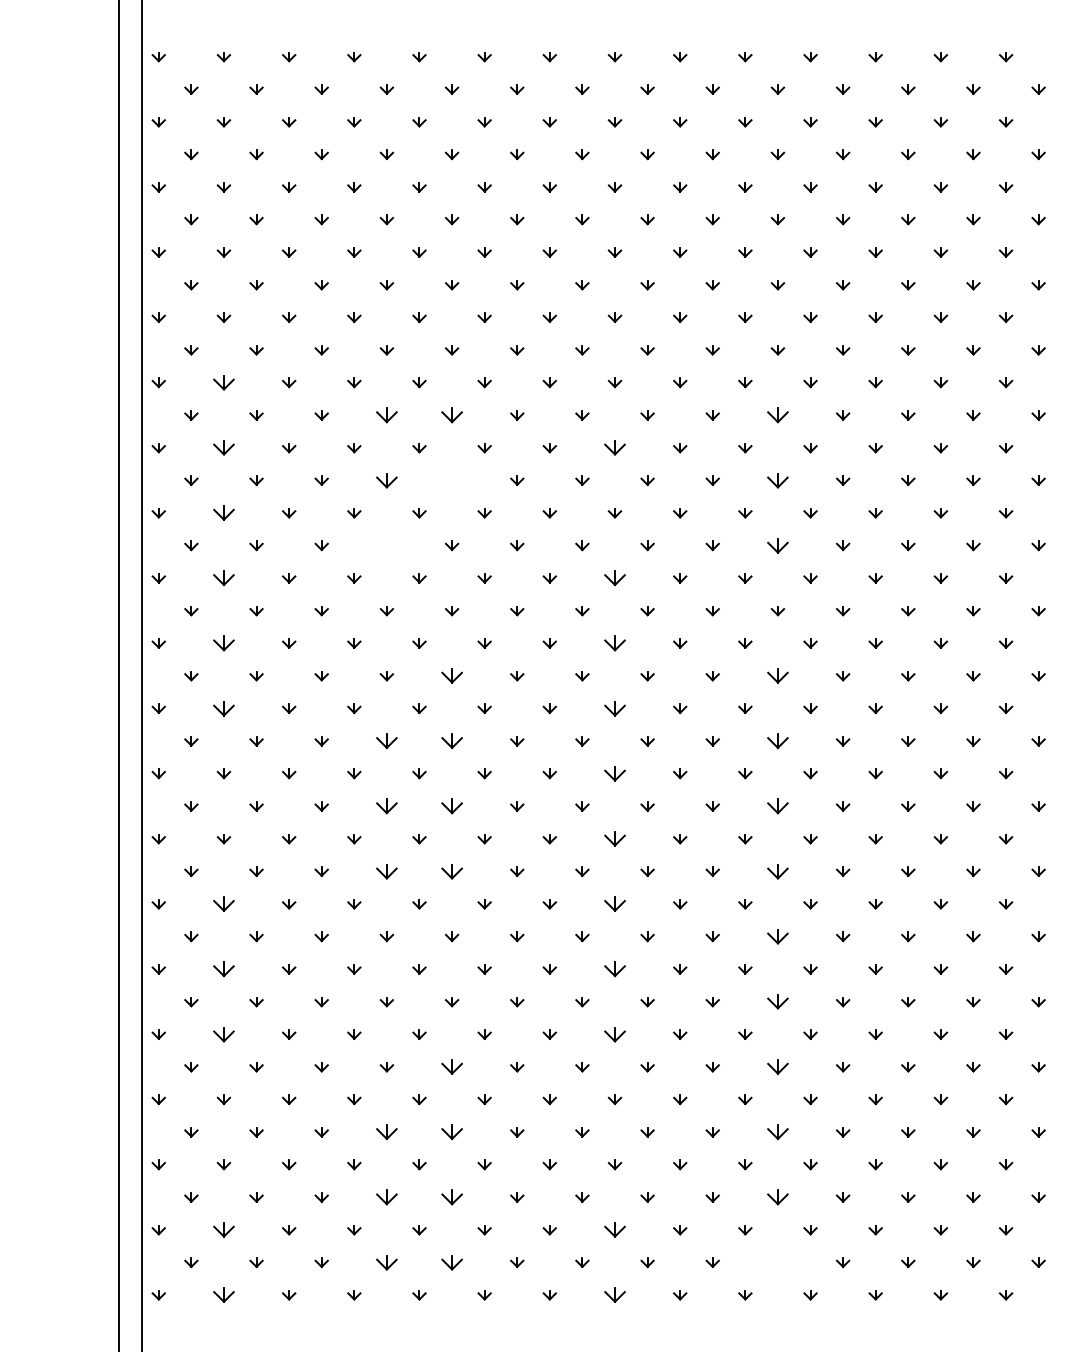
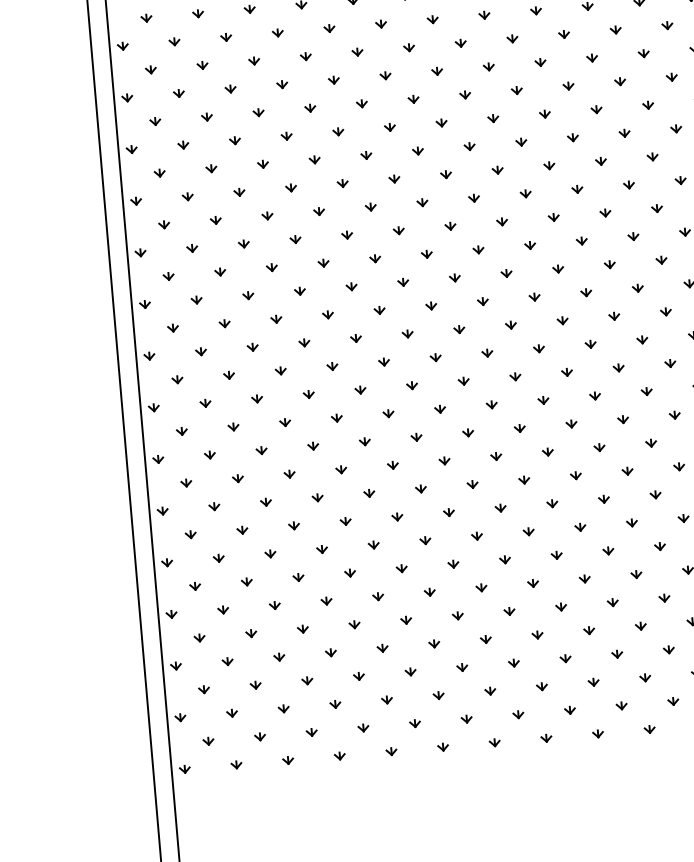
part: (223, 382) -> (174, 41), size x0.62
part: (386, 415) -> (305, 56), size x0.62
part: (451, 415) -> (357, 52), size x0.62
part: (777, 415) -> (615, 30), size x0.62
part: (223, 448) -> (178, 93), size x0.62
part: (614, 448) -> (488, 67), size x0.62
part: (386, 480) -> (310, 108), size x0.62
part: (451, 480) -> (361, 103), added
part: (777, 480) -> (619, 81), size x0.62
part: (223, 513) -> (183, 145), size x0.62
part: (386, 545) -> (314, 159), added
part: (777, 545) -> (624, 133), size x0.62
part: (223, 578) -> (187, 196), size x0.62
part: (614, 578) -> (497, 170), size x0.62
part: (223, 643) -> (191, 248), size x0.62
part: (614, 643) -> (501, 221), size x0.62
part: (451, 676) -> (374, 259), size x0.62
part: (777, 676) -> (633, 236), size x0.62
part: (223, 708) -> (196, 299), size x0.62
part: (614, 708) -> (506, 273), size x0.62
part: (386, 741) -> (327, 315), size x0.62
part: (451, 741) -> (379, 310), size x0.62
part: (777, 741) -> (637, 288), size x0.62
part: (614, 773) -> (510, 324), size x0.62
part: (386, 806) -> (332, 366), size x0.62
part: (451, 806) -> (383, 362), size x0.62
part: (777, 806) -> (642, 339), size x0.62
part: (614, 839) -> (515, 377), size x0.62
part: (386, 871) -> (336, 418), size x0.62
part: (451, 871) -> (388, 413), size x0.62
part: (777, 871) -> (646, 391), size x0.62
part: (223, 904) -> (209, 455), size x0.62
part: (614, 904) -> (519, 428), size x0.62
part: (777, 936) -> (650, 443), size x0.62
part: (223, 969) -> (214, 506), size x0.62
part: (614, 969) -> (523, 480), size x0.62
part: (777, 1002) -> (655, 495), size x0.62
part: (223, 1034) -> (218, 558), size x0.62
part: (614, 1034) -> (528, 531), size x0.62
part: (451, 1067) -> (401, 568), size x0.62
part: (777, 1067) -> (659, 546), size x0.62
part: (386, 1132) -> (354, 624), size x0.62
part: (451, 1132) -> (405, 620), size x0.62
part: (777, 1132) -> (664, 598), size x0.62
part: (386, 1197) -> (358, 676), size x0.62
part: (451, 1197) -> (410, 671), size x0.62
part: (777, 1197) -> (668, 649), size x0.62
part: (223, 1230) -> (231, 713), size x0.62
part: (614, 1230) -> (541, 687), size x0.62
part: (386, 1262) -> (363, 727), size x0.62
part: (451, 1262) -> (414, 723), size x0.62
part: (777, 1262) -> (673, 701), added
part: (223, 1295) -> (236, 765), size x0.62
part: (614, 1295) -> (546, 738), size x0.62

